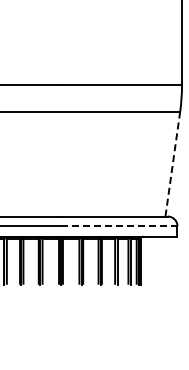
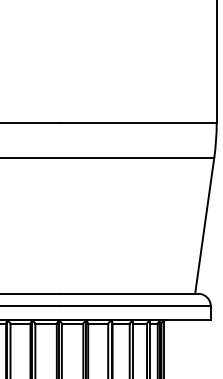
line: (172, 164) -> (204, 226), dashed -> solid
line: (119, 226) -> (135, 306), dashed -> solid

